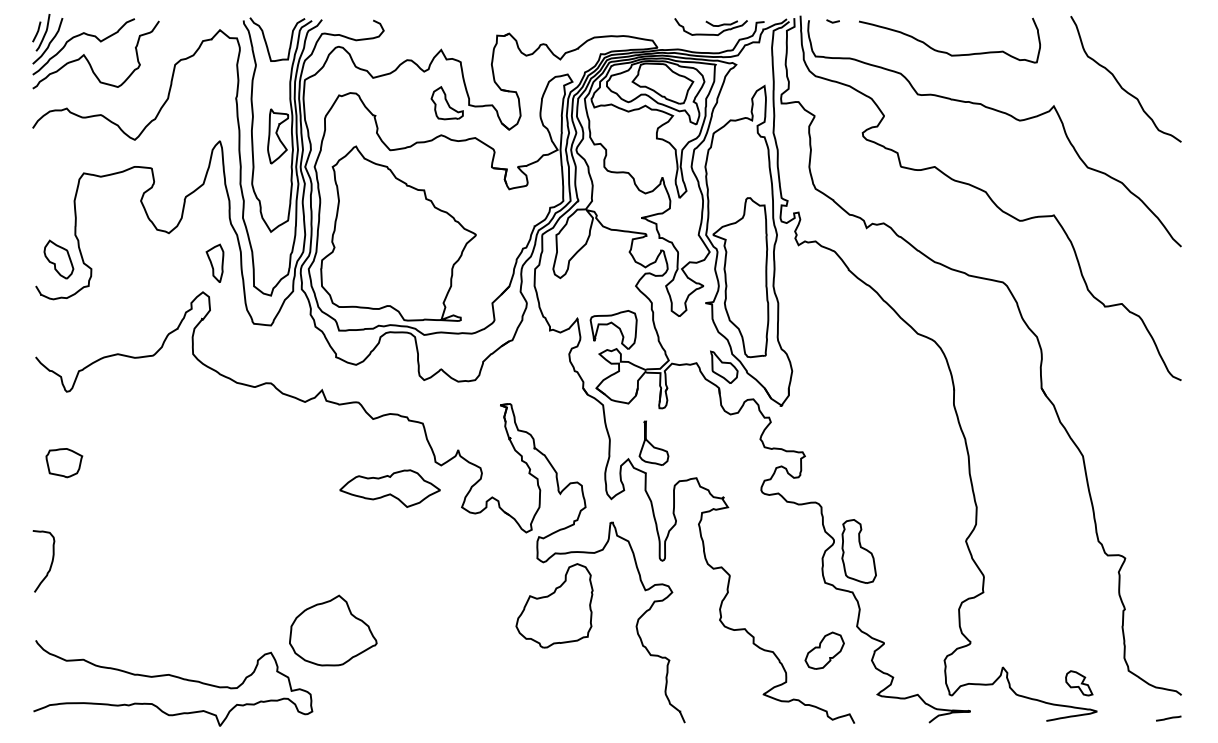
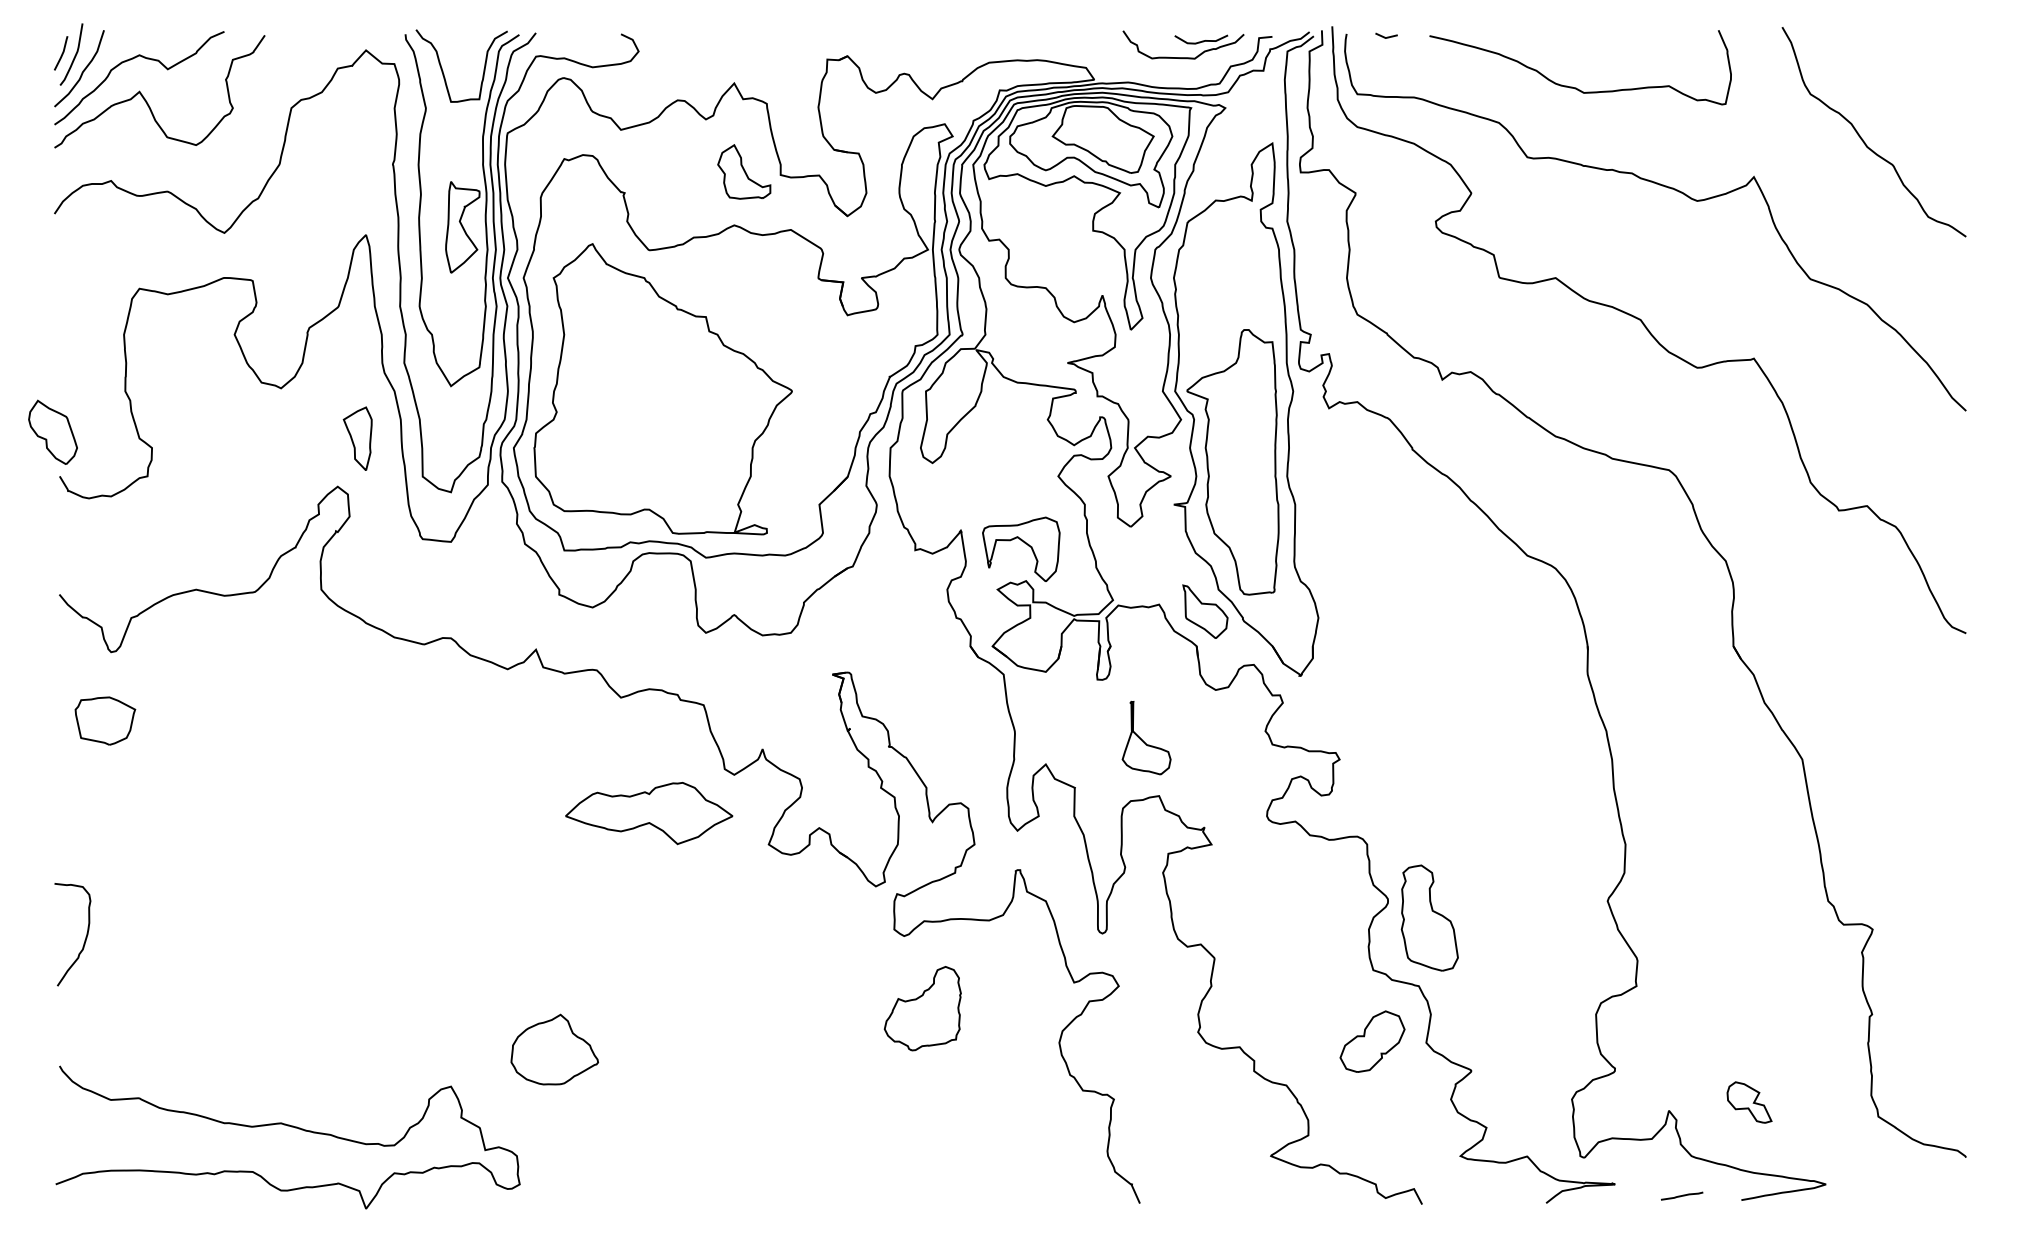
part: (58, 259) -> (52, 432), moved
part: (653, 442) -> (1145, 736), moved
part: (64, 463) -> (105, 721), moved
part: (554, 605) -> (922, 1007), size x0.6
part: (333, 630) -> (554, 1049), size x0.6
part: (824, 650) -> (1372, 1041), moved
part: (1079, 683) -> (1749, 1102), moved
line: (1168, 718) -> (1681, 1196), moved

